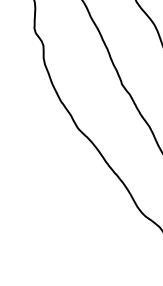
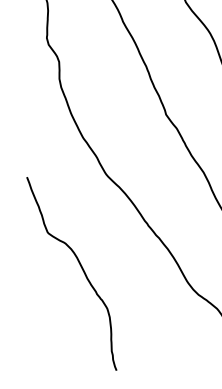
curve: (59, 197) -> (81, 268), added

